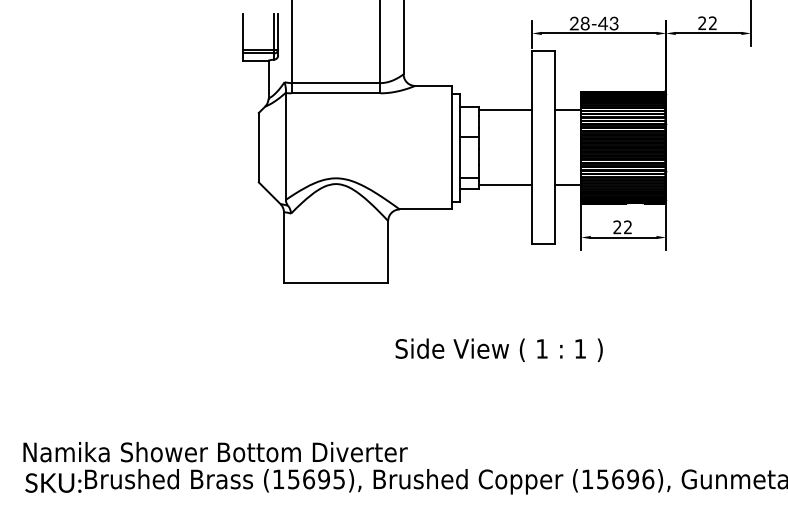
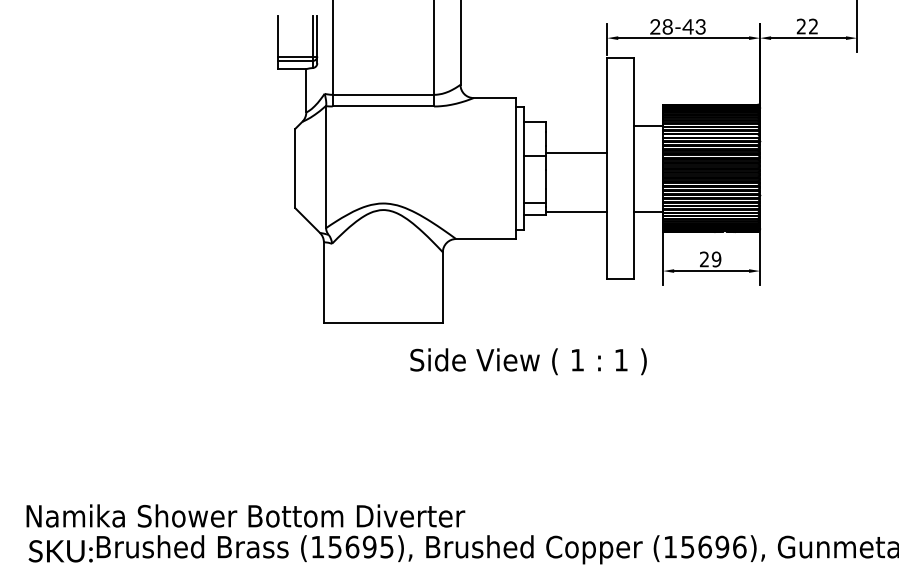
line: (505, 109) -> (576, 152), moved
text: (627, 227) -> (716, 259), 22 -> 29
text: (499, 350) -> (528, 361), moved

